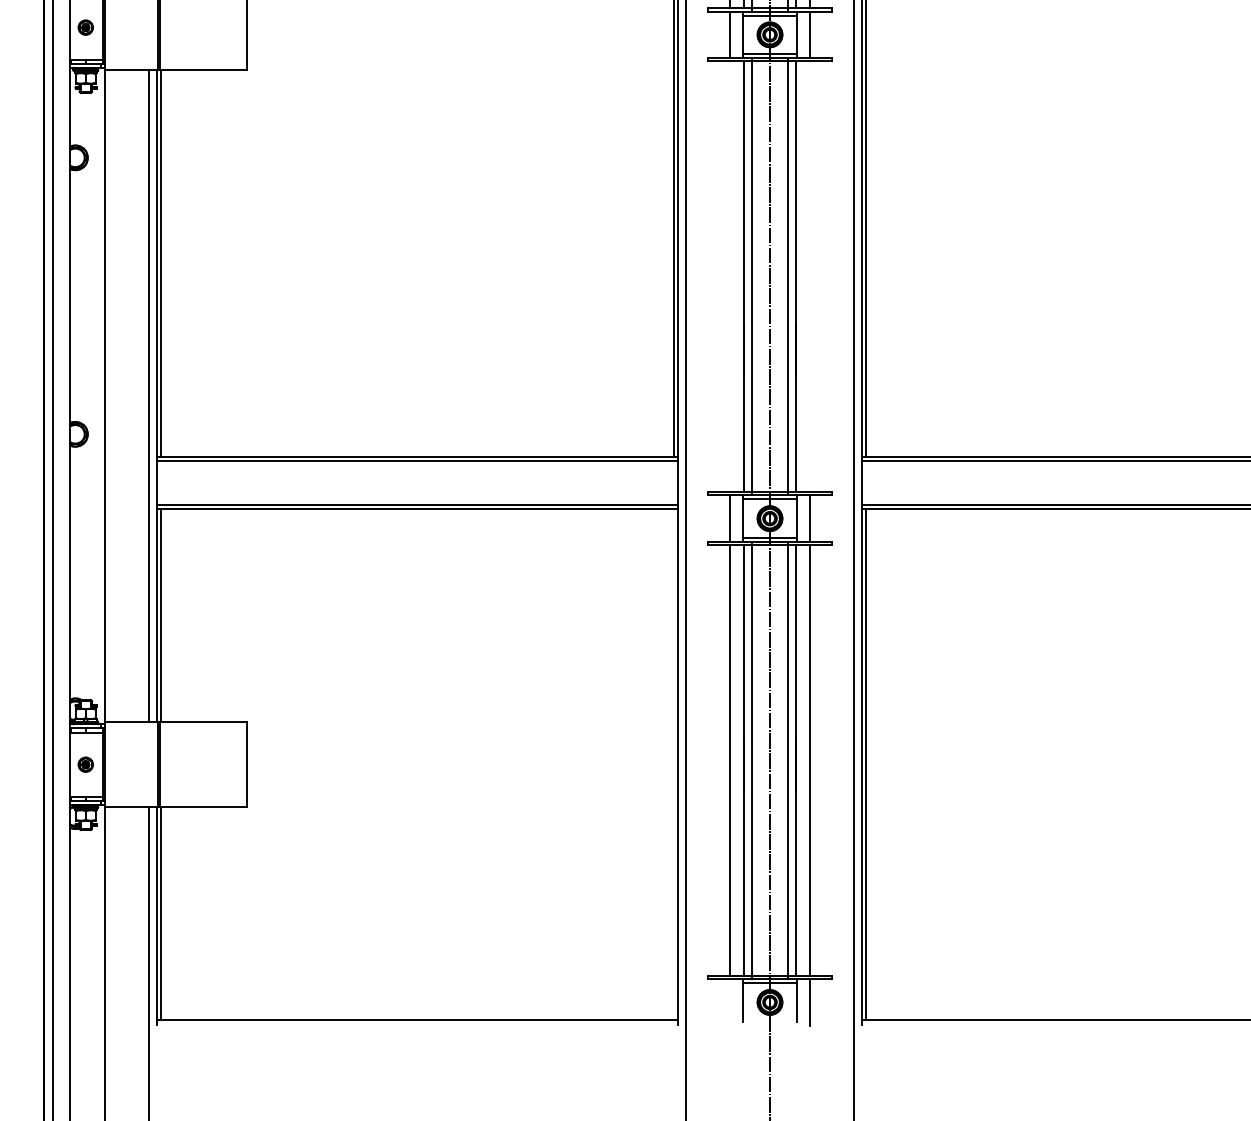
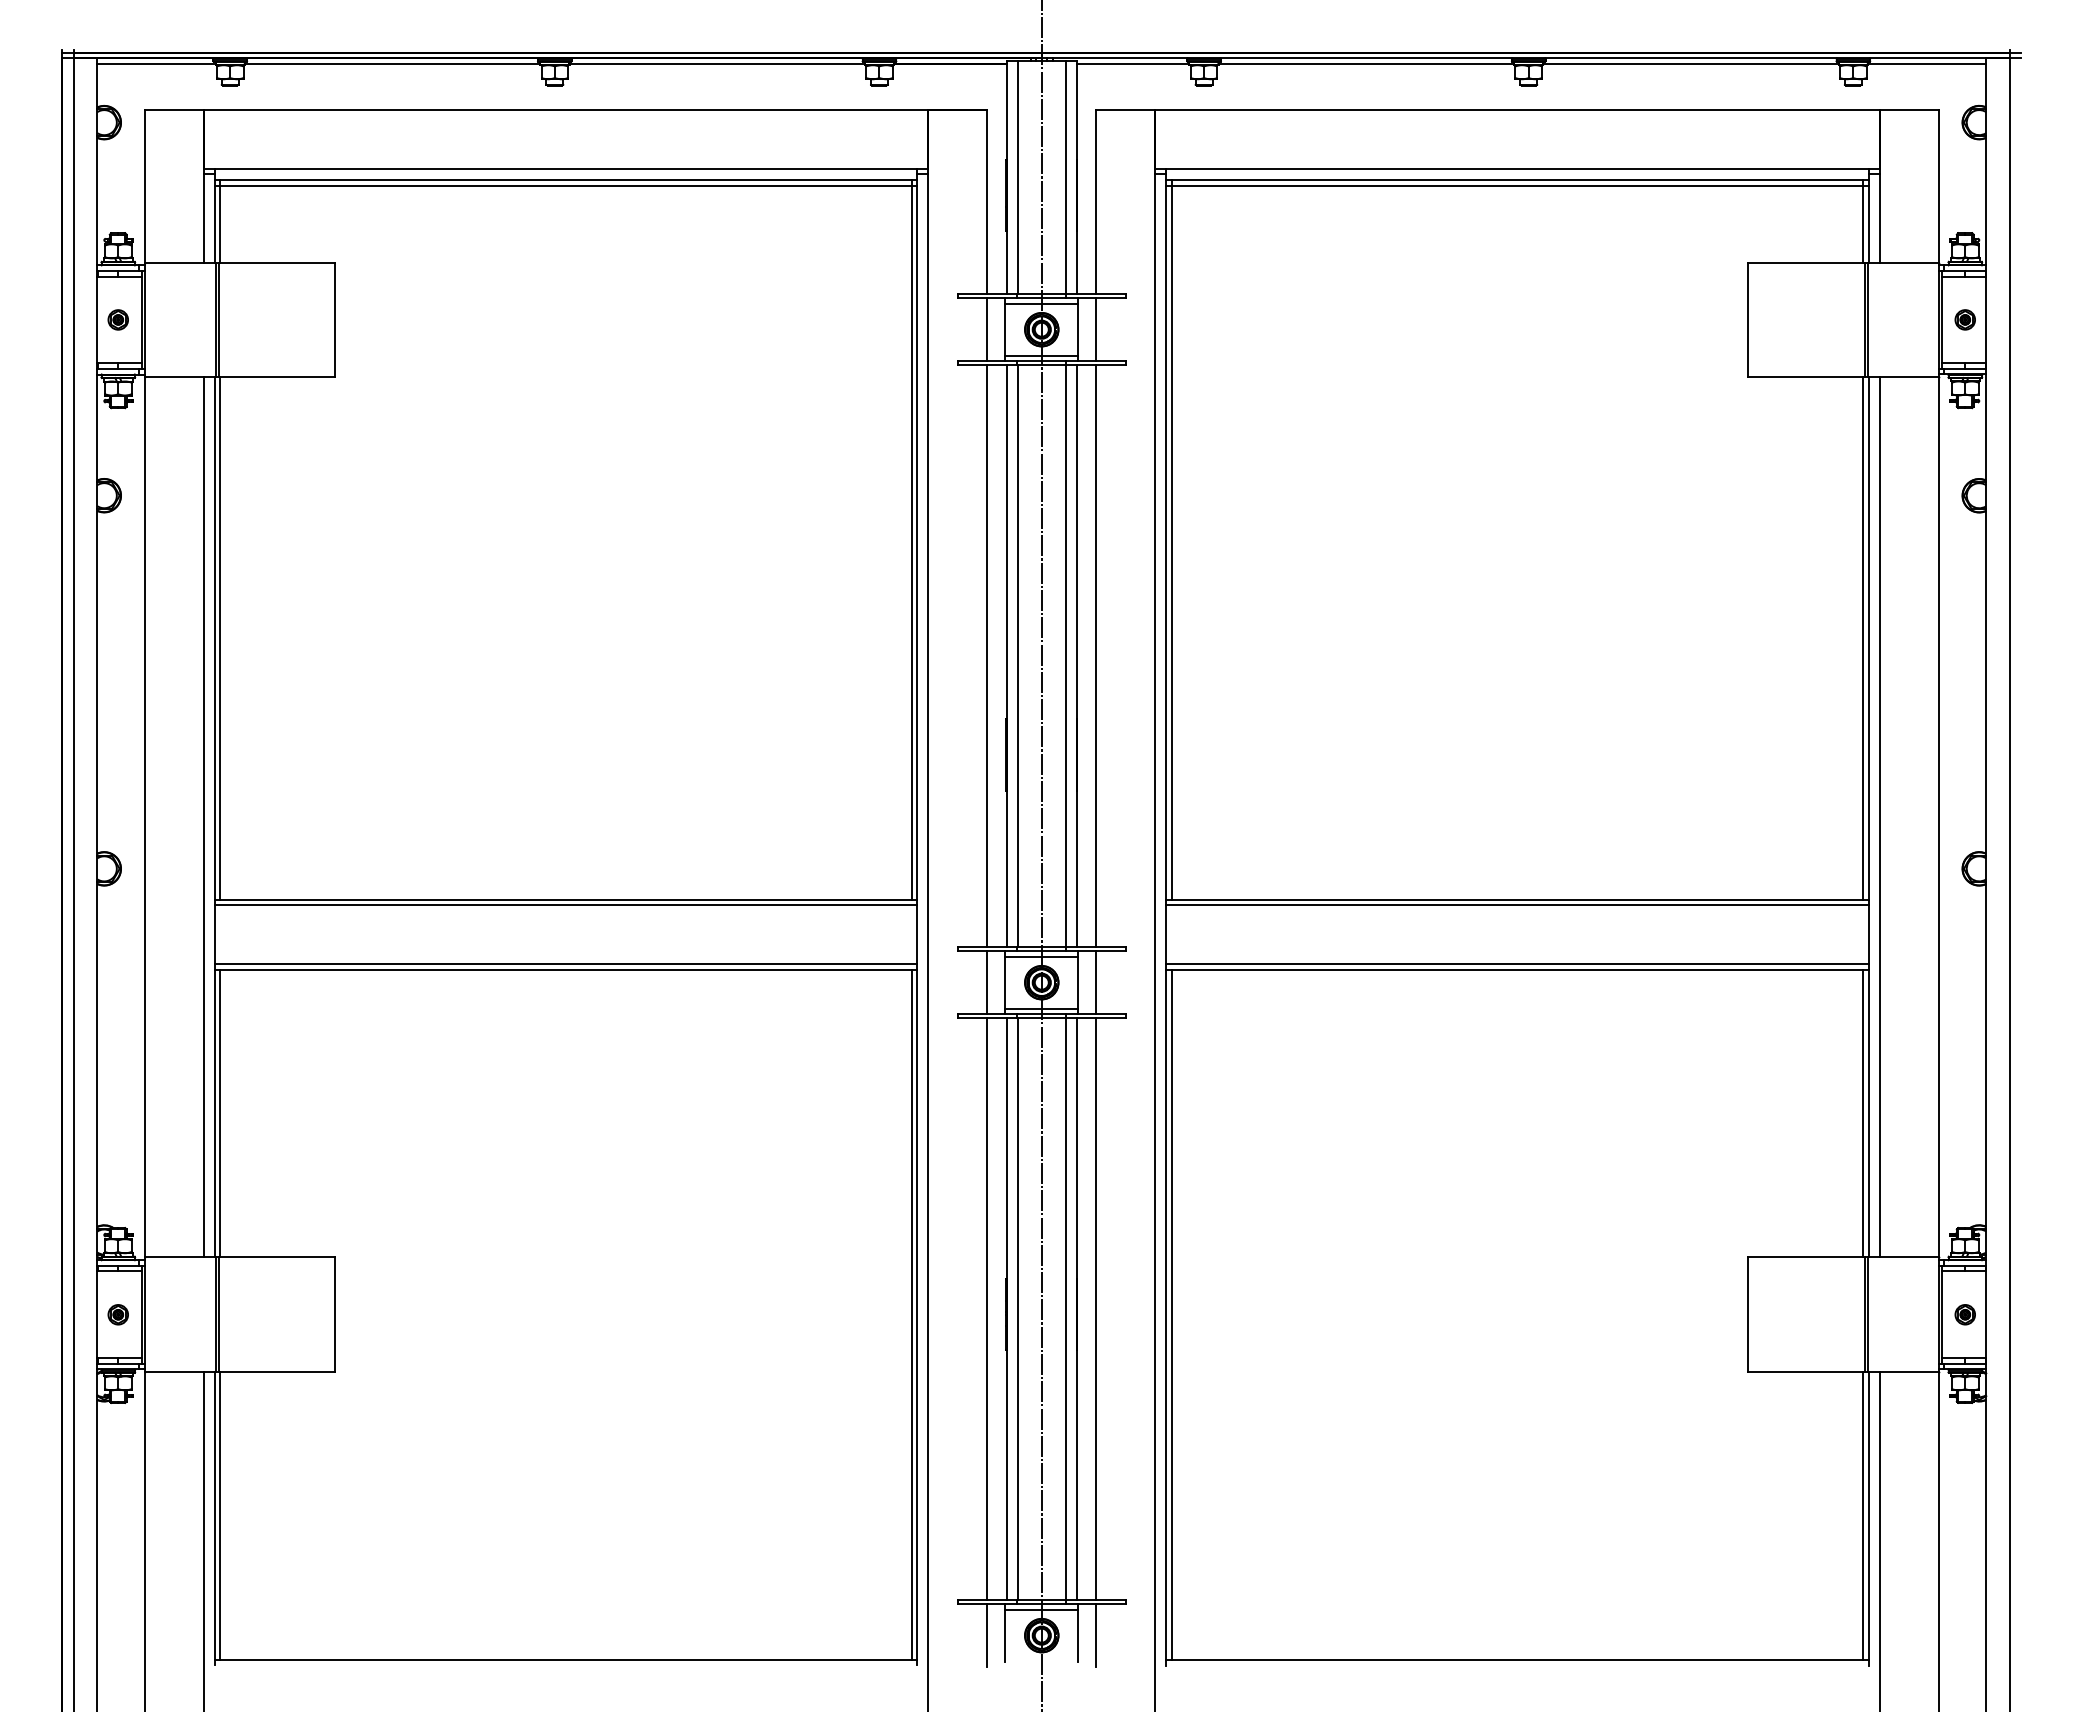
line: (729, 277) -> (987, 656), added
line: (810, 277) -> (1096, 656), added
line: (673, 764) -> (911, 1314), added
line: (729, 1002) -> (987, 1635), added

